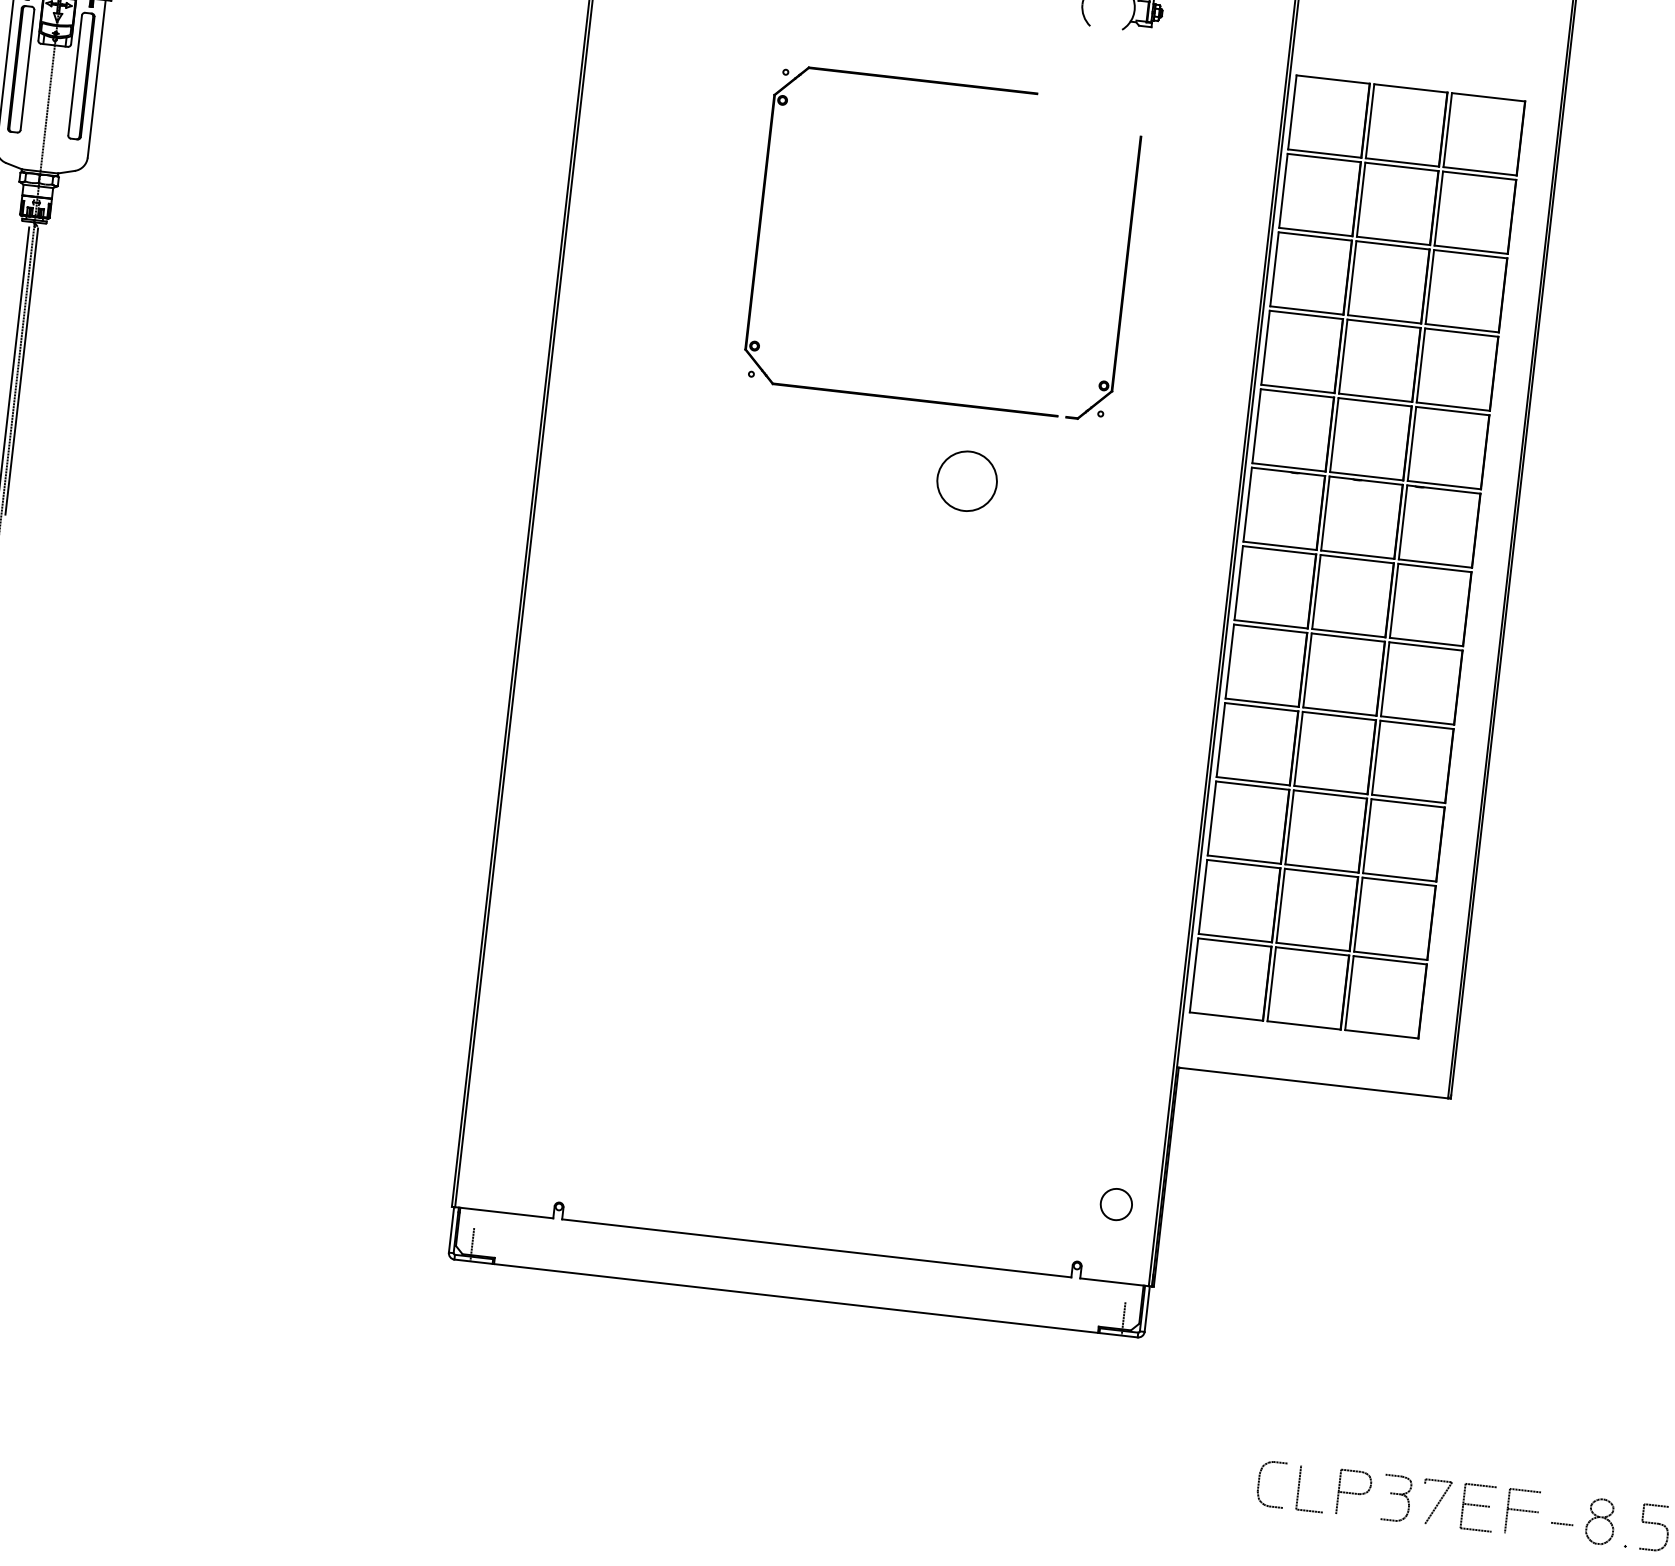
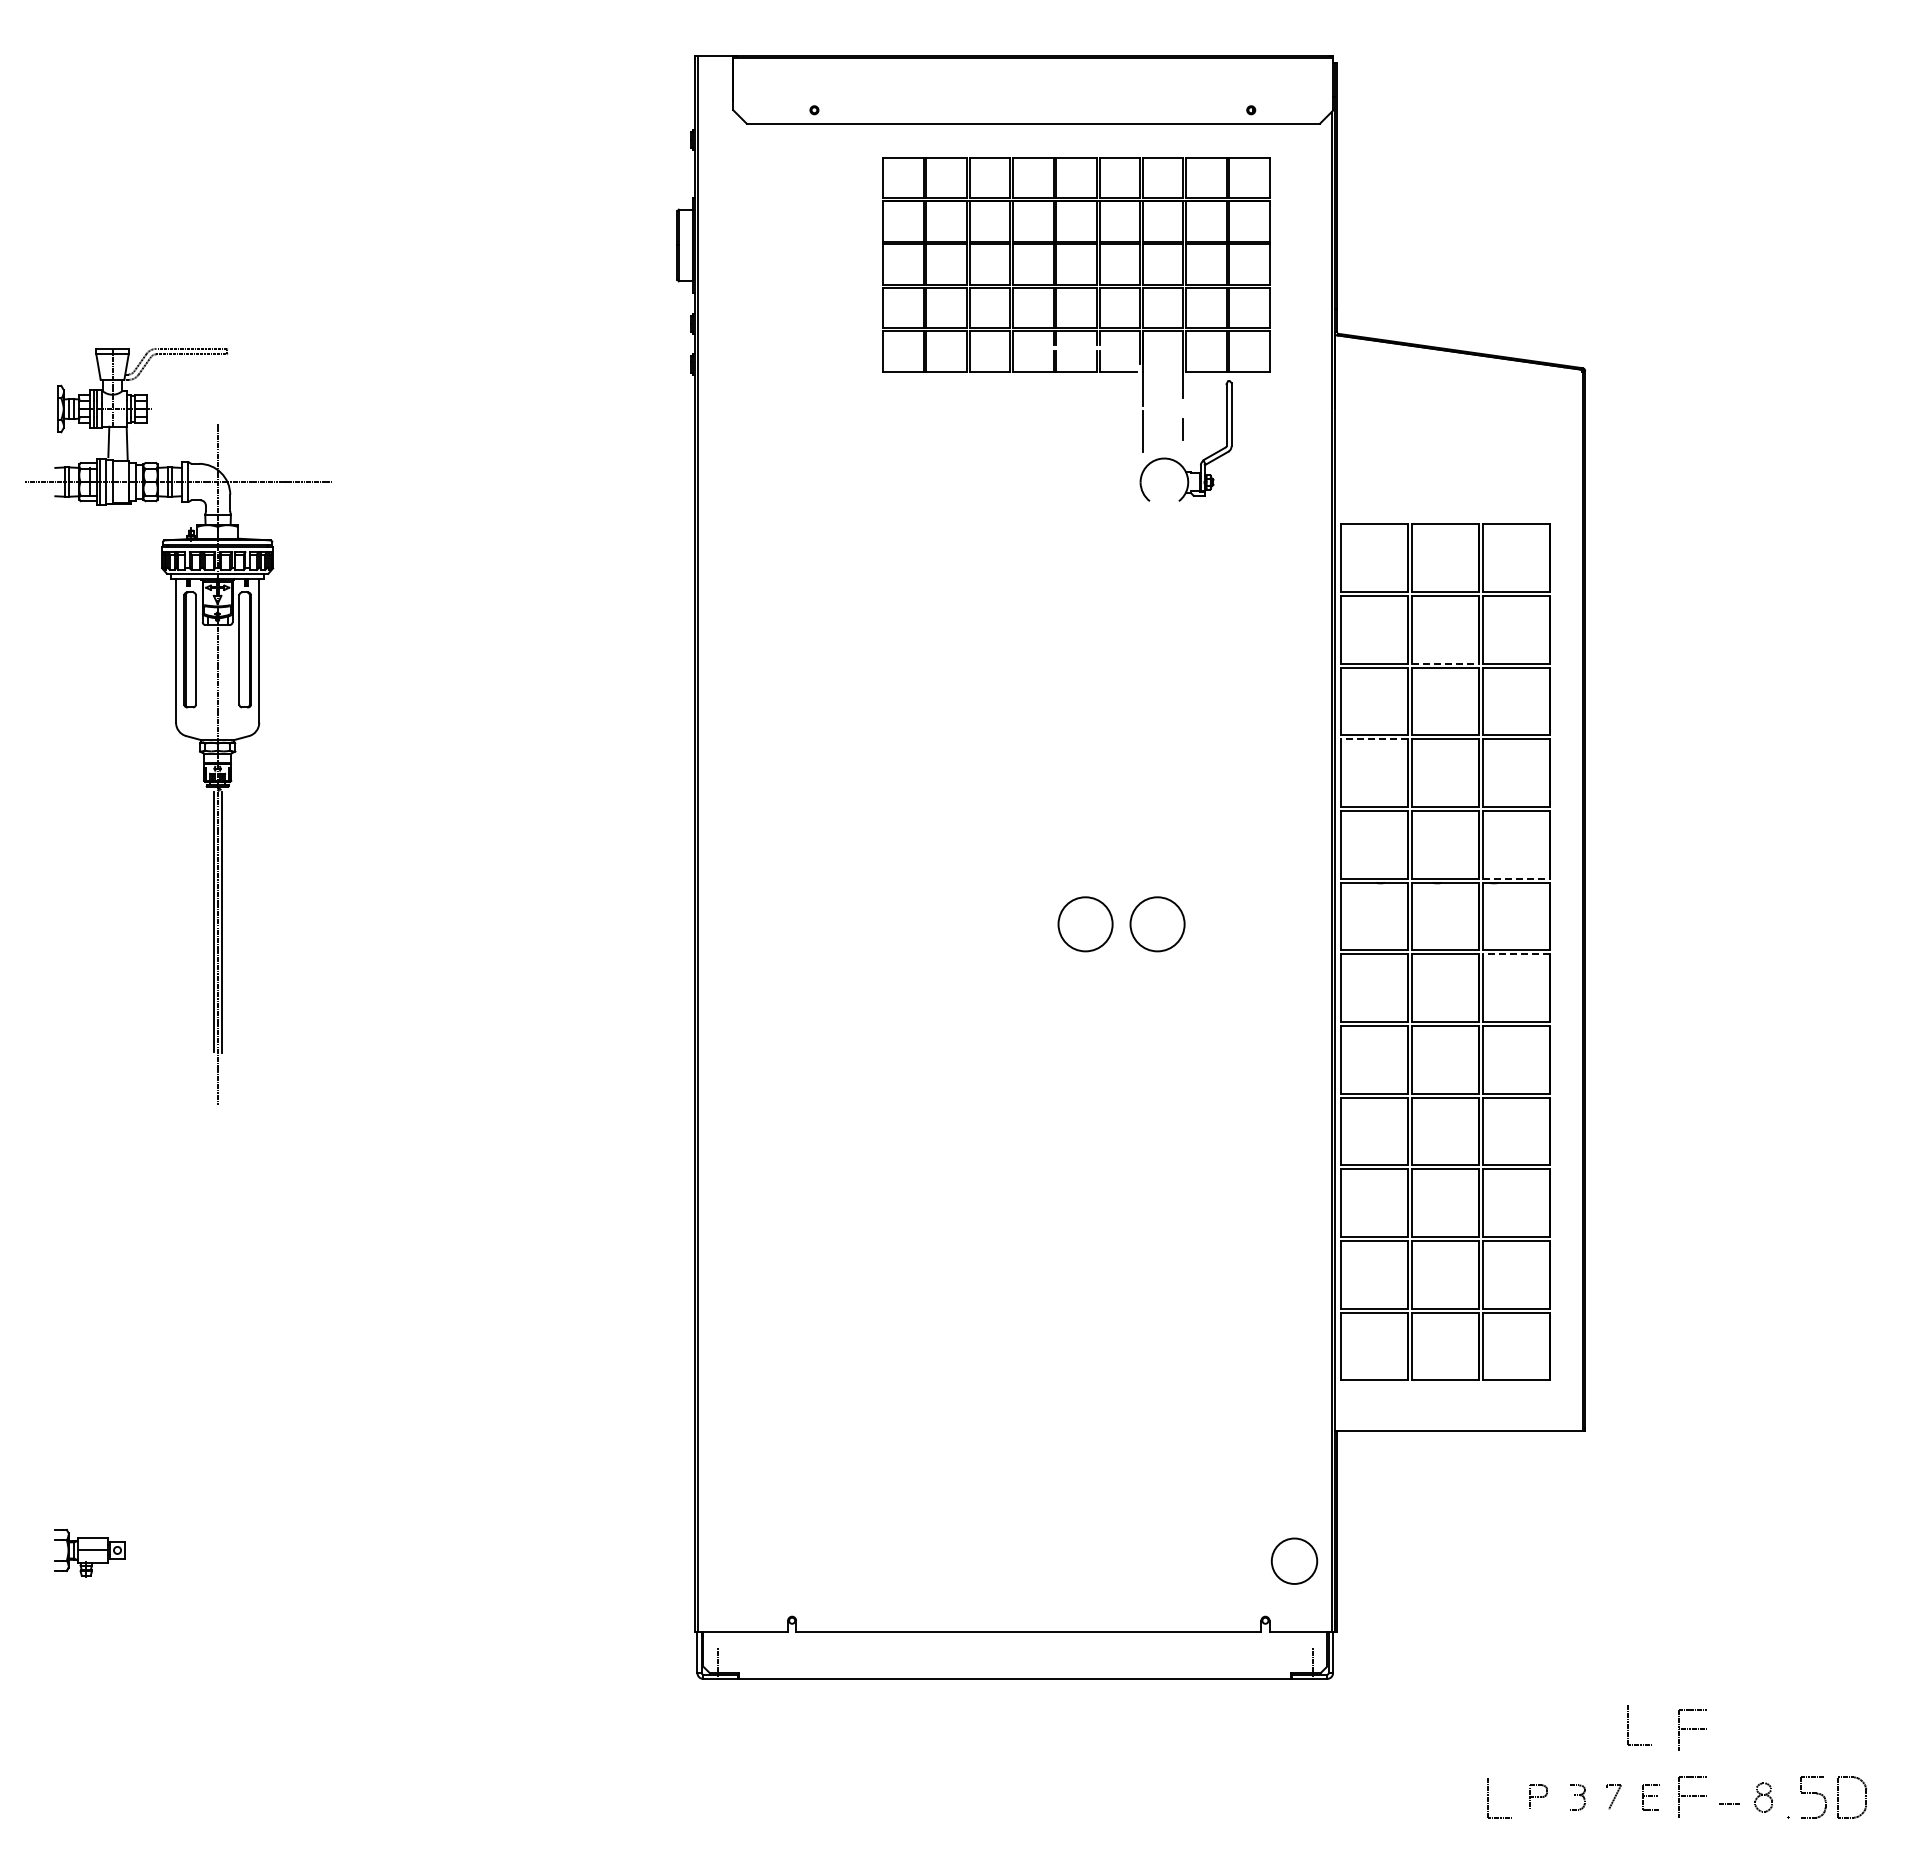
part: (961, 86) -> (1039, 568), removed
line: (1393, 240) -> (1445, 663), solid -> dashed
line: (1305, 314) -> (1373, 739), solid -> dashed
line: (1444, 484) -> (1516, 878), solid -> dashed
circle: (1045, 490) -> (1157, 924), added
line: (1433, 567) -> (1515, 954), solid -> dashed
circle: (1116, 1204) -> (1294, 1561), size x1.6
part: (1461, 1425) -> (1628, 1725), added
part: (1531, 1438) -> (1692, 1729), added
part: (1258, 1482) -> (1451, 1797), removed
part: (1354, 1492) -> (1538, 1796), size x0.6
part: (1396, 1498) -> (1577, 1797), size x0.6
part: (1436, 1501) -> (1613, 1796), size x0.6
part: (1477, 1507) -> (1651, 1797), size x0.6
part: (1600, 1521) -> (1763, 1797), size x0.7

